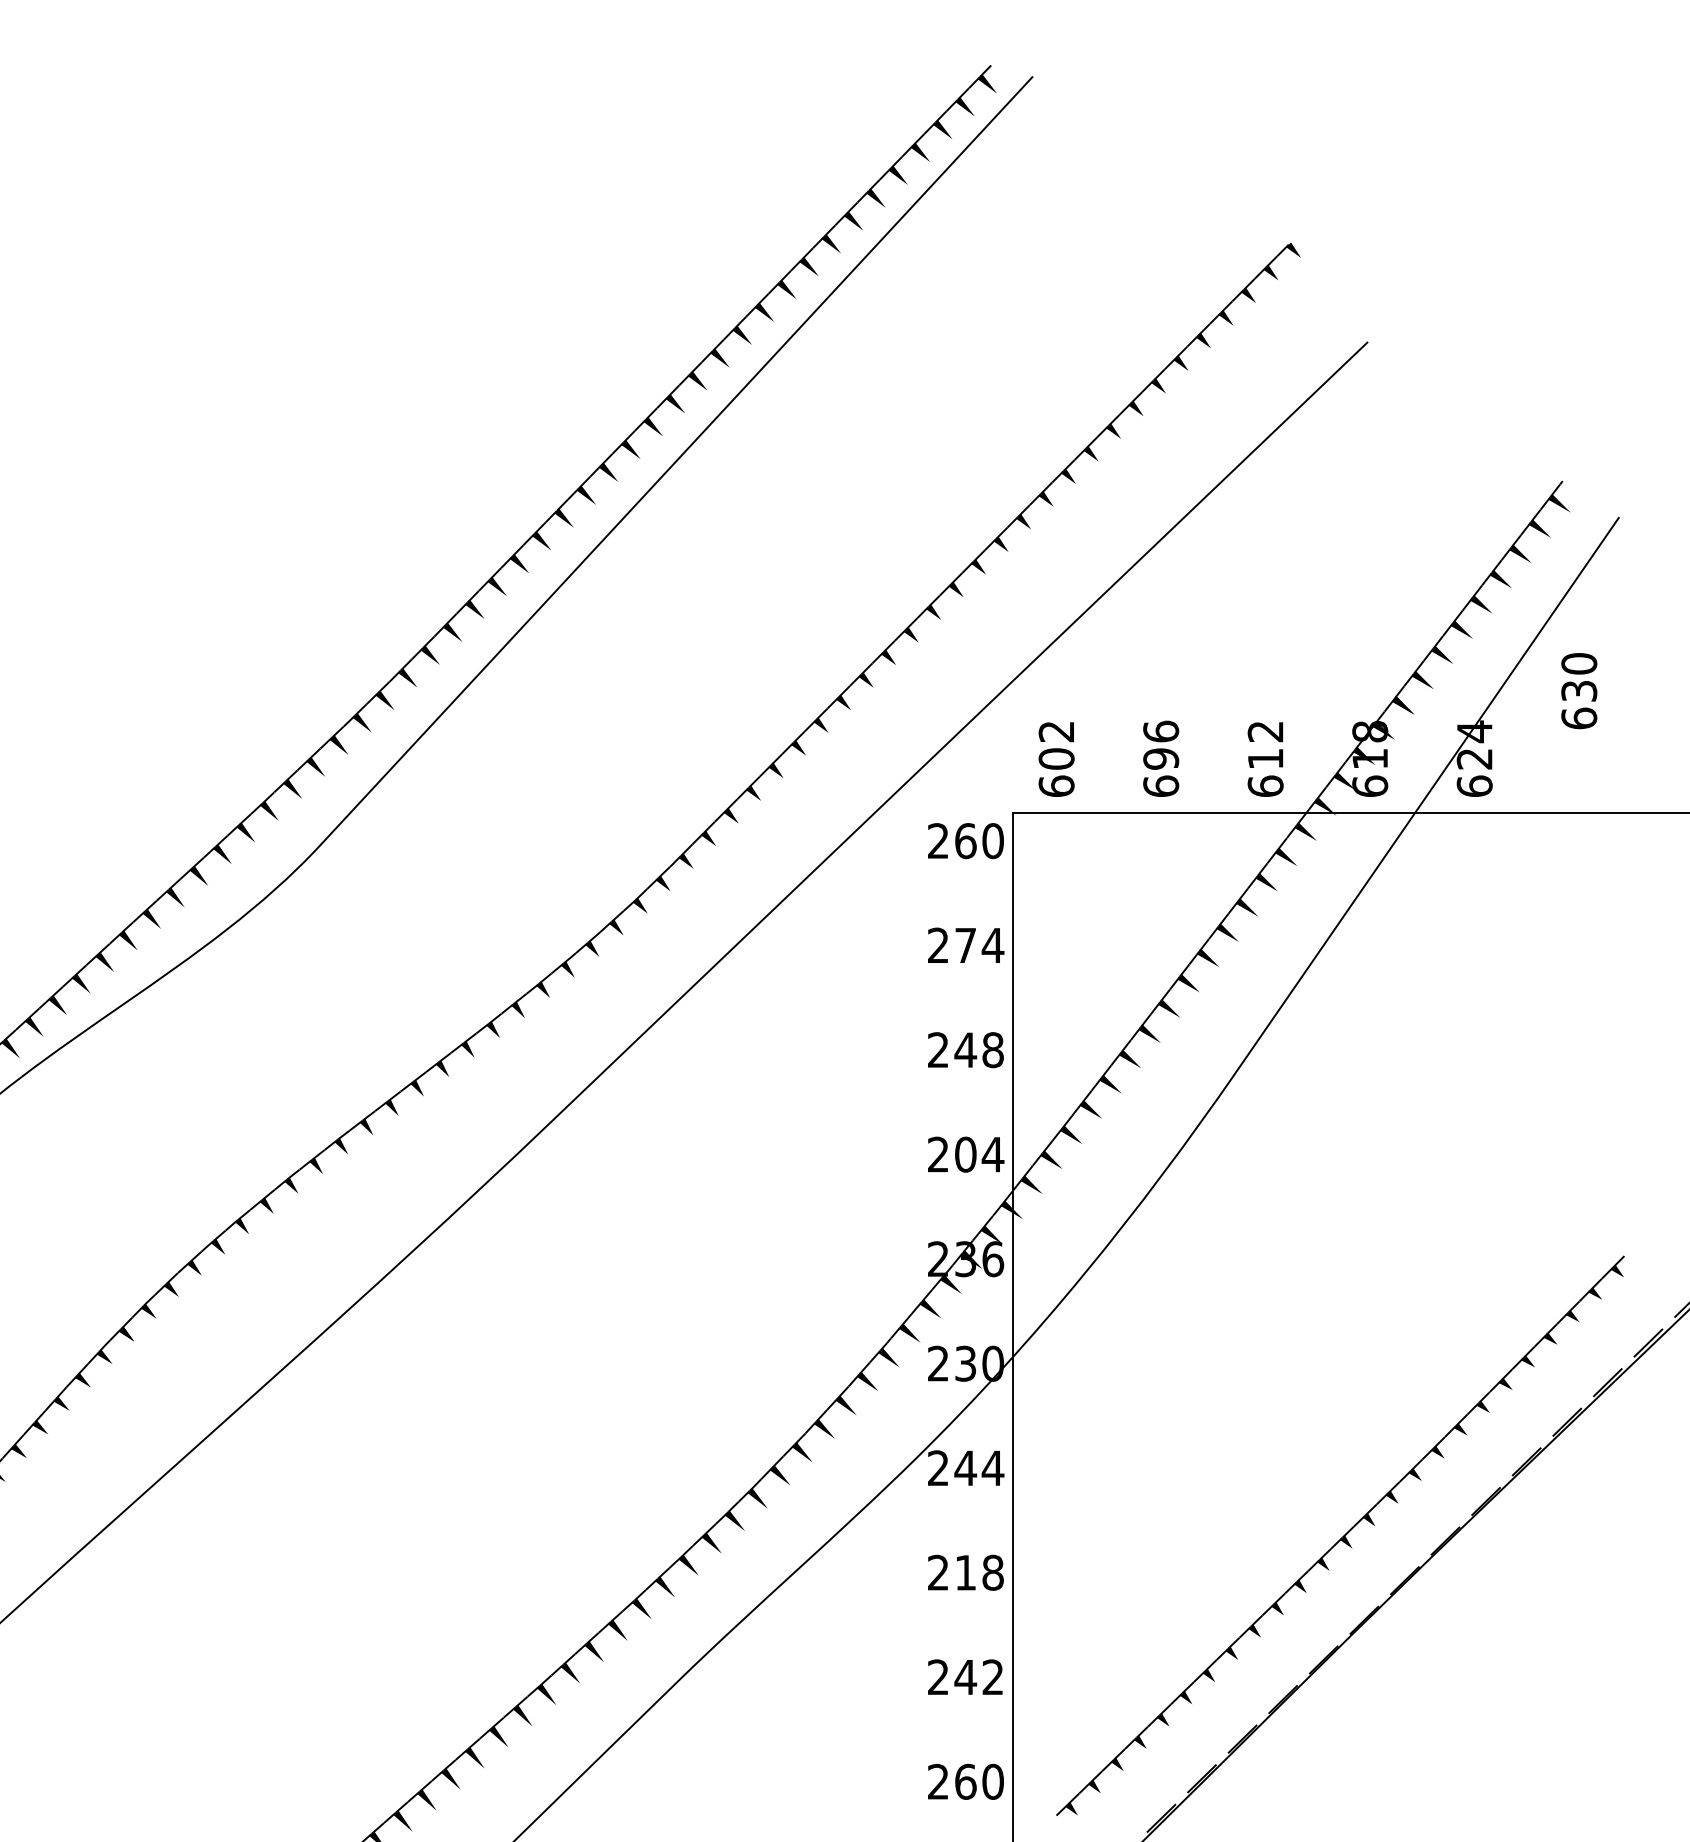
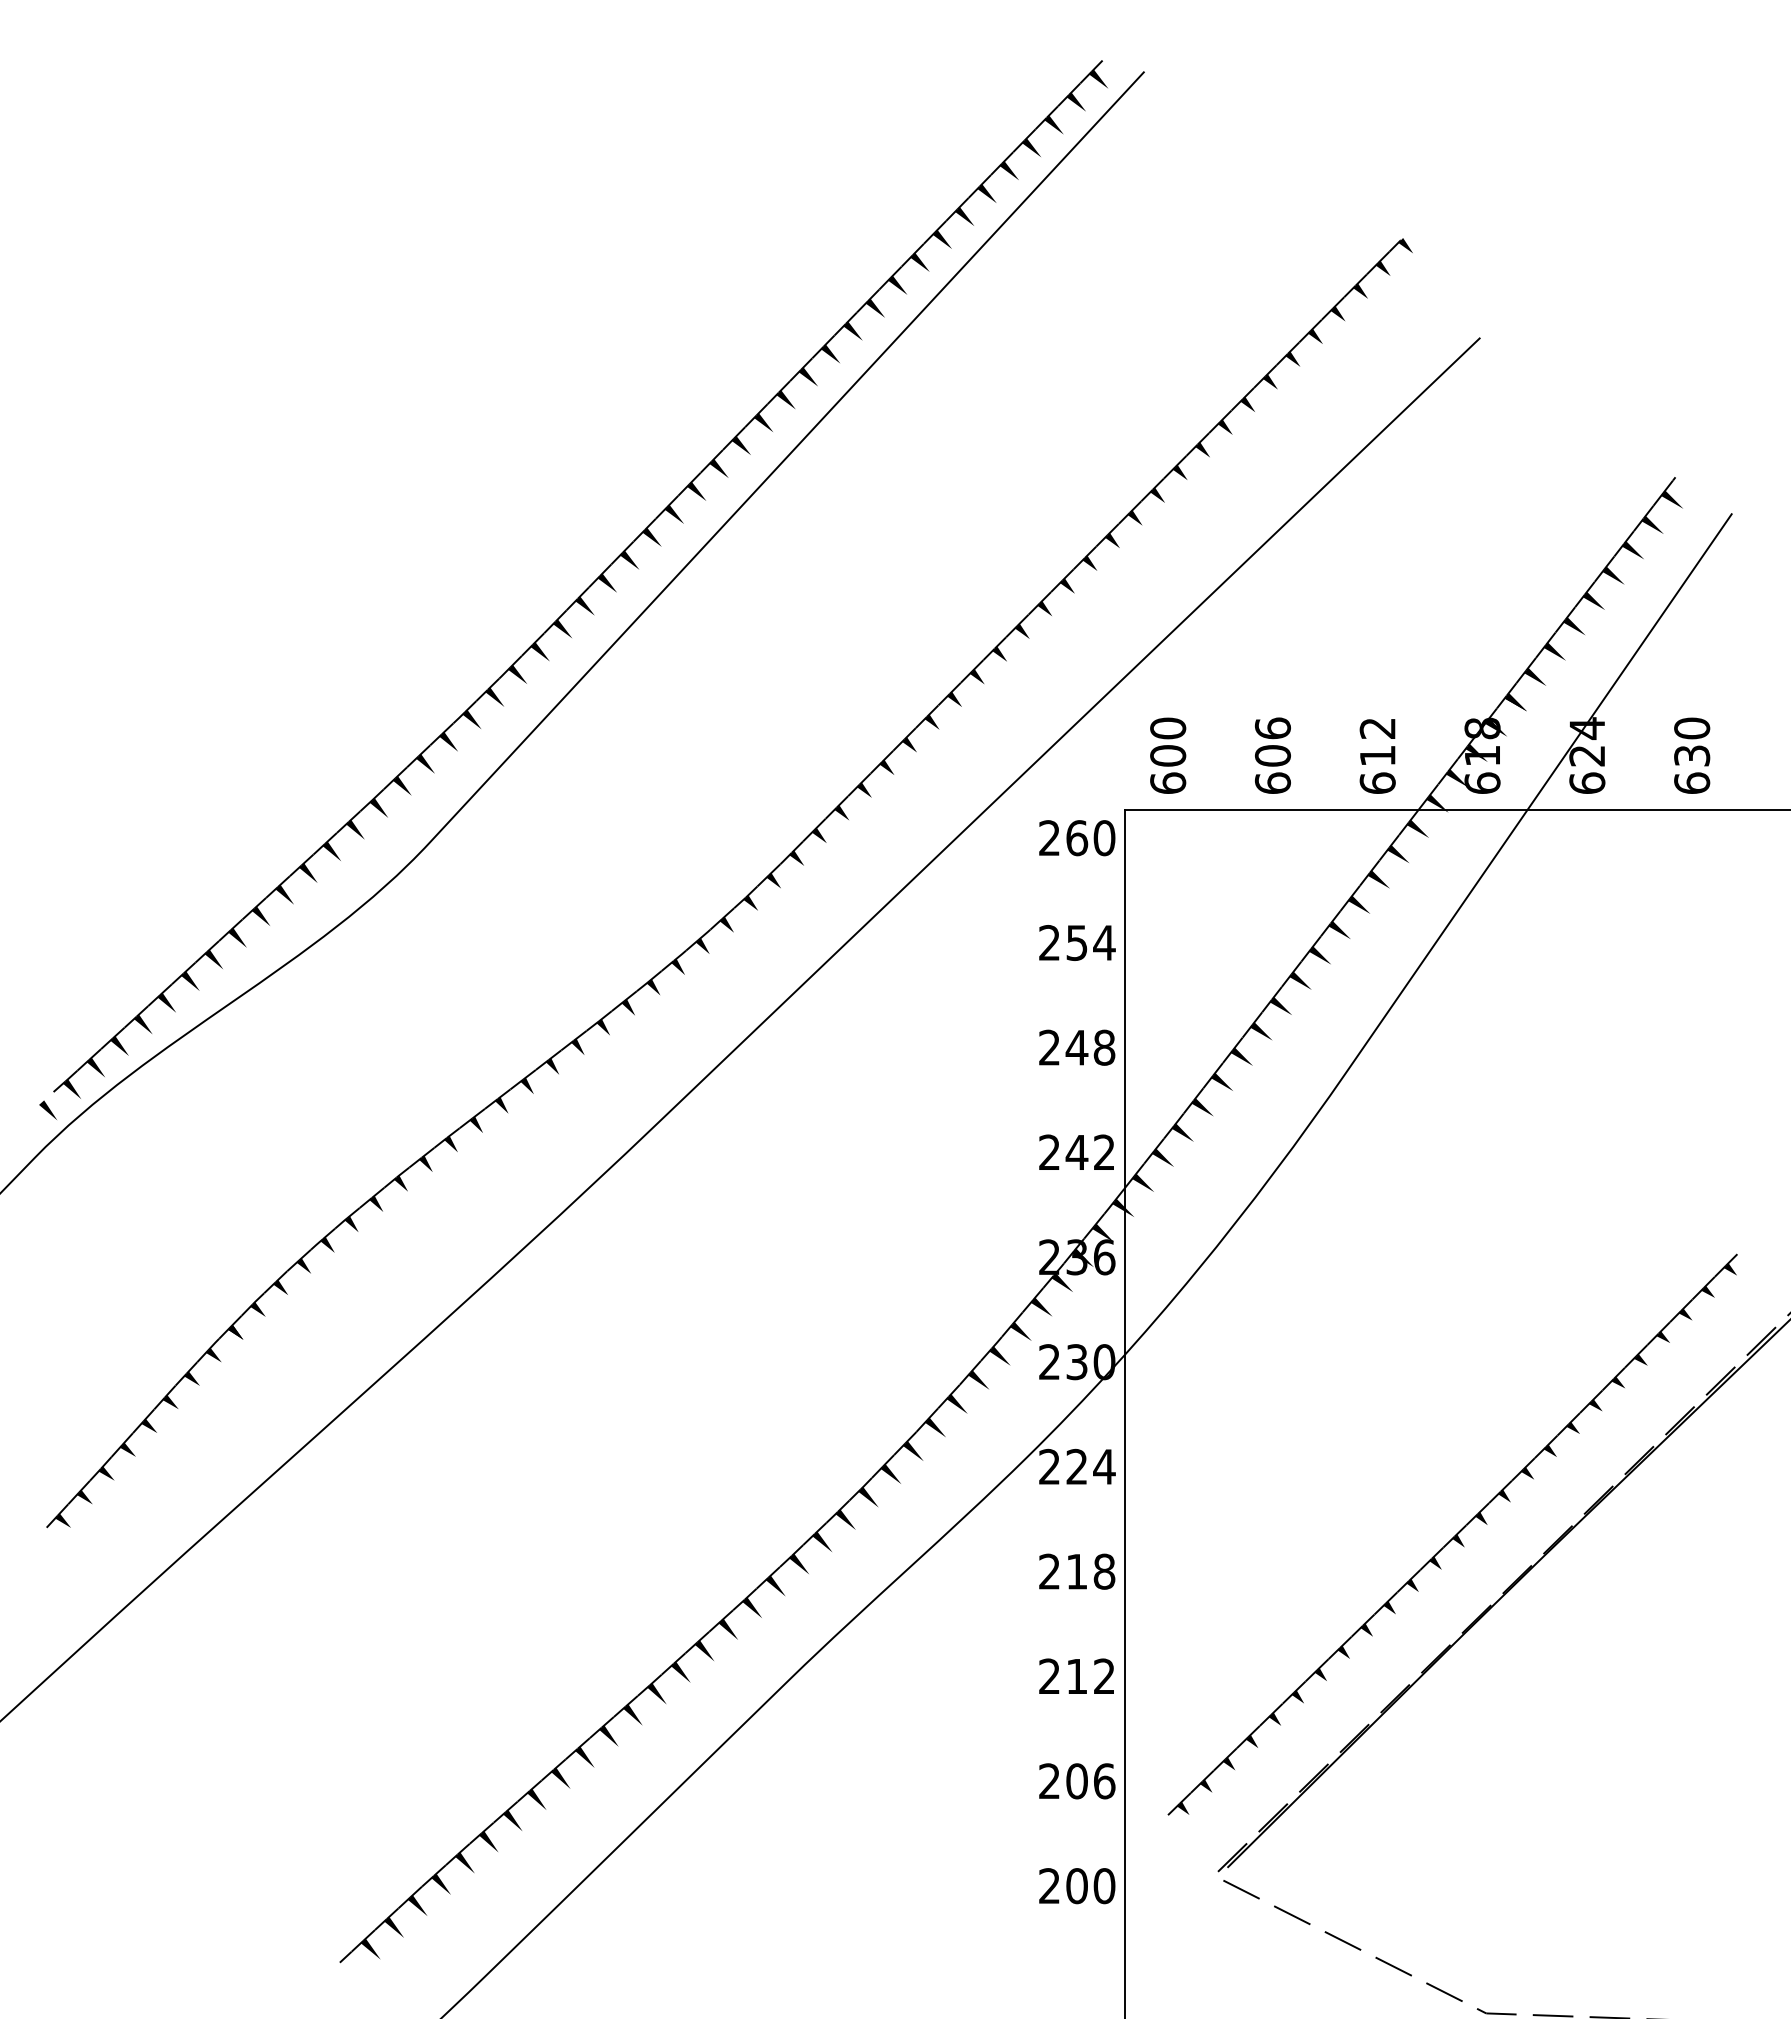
text: (1579, 690) -> (1692, 755), moved
text: (1056, 731) -> (1168, 728), 602 -> 600
text: (1160, 758) -> (1272, 755), 696 -> 606
text: (965, 945) -> (1076, 942), 274 -> 254
text: (979, 1154) -> (1090, 1152), 204 -> 242
text: (965, 1467) -> (1076, 1466), 244 -> 224
text: (965, 1677) -> (1076, 1676), 242 -> 212
text: (979, 1782) -> (1090, 1781), 260 -> 206

